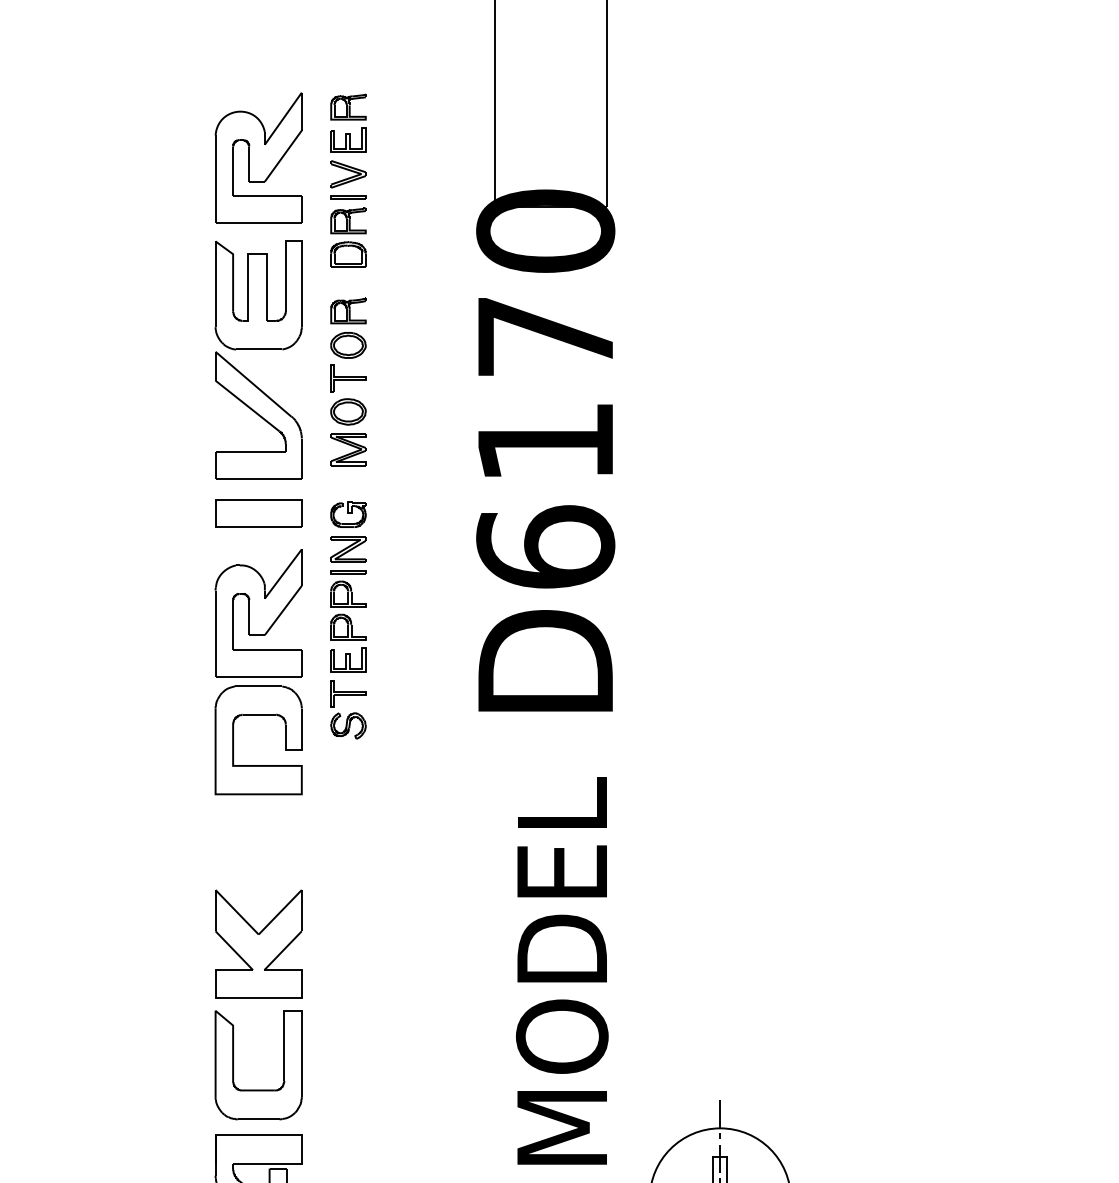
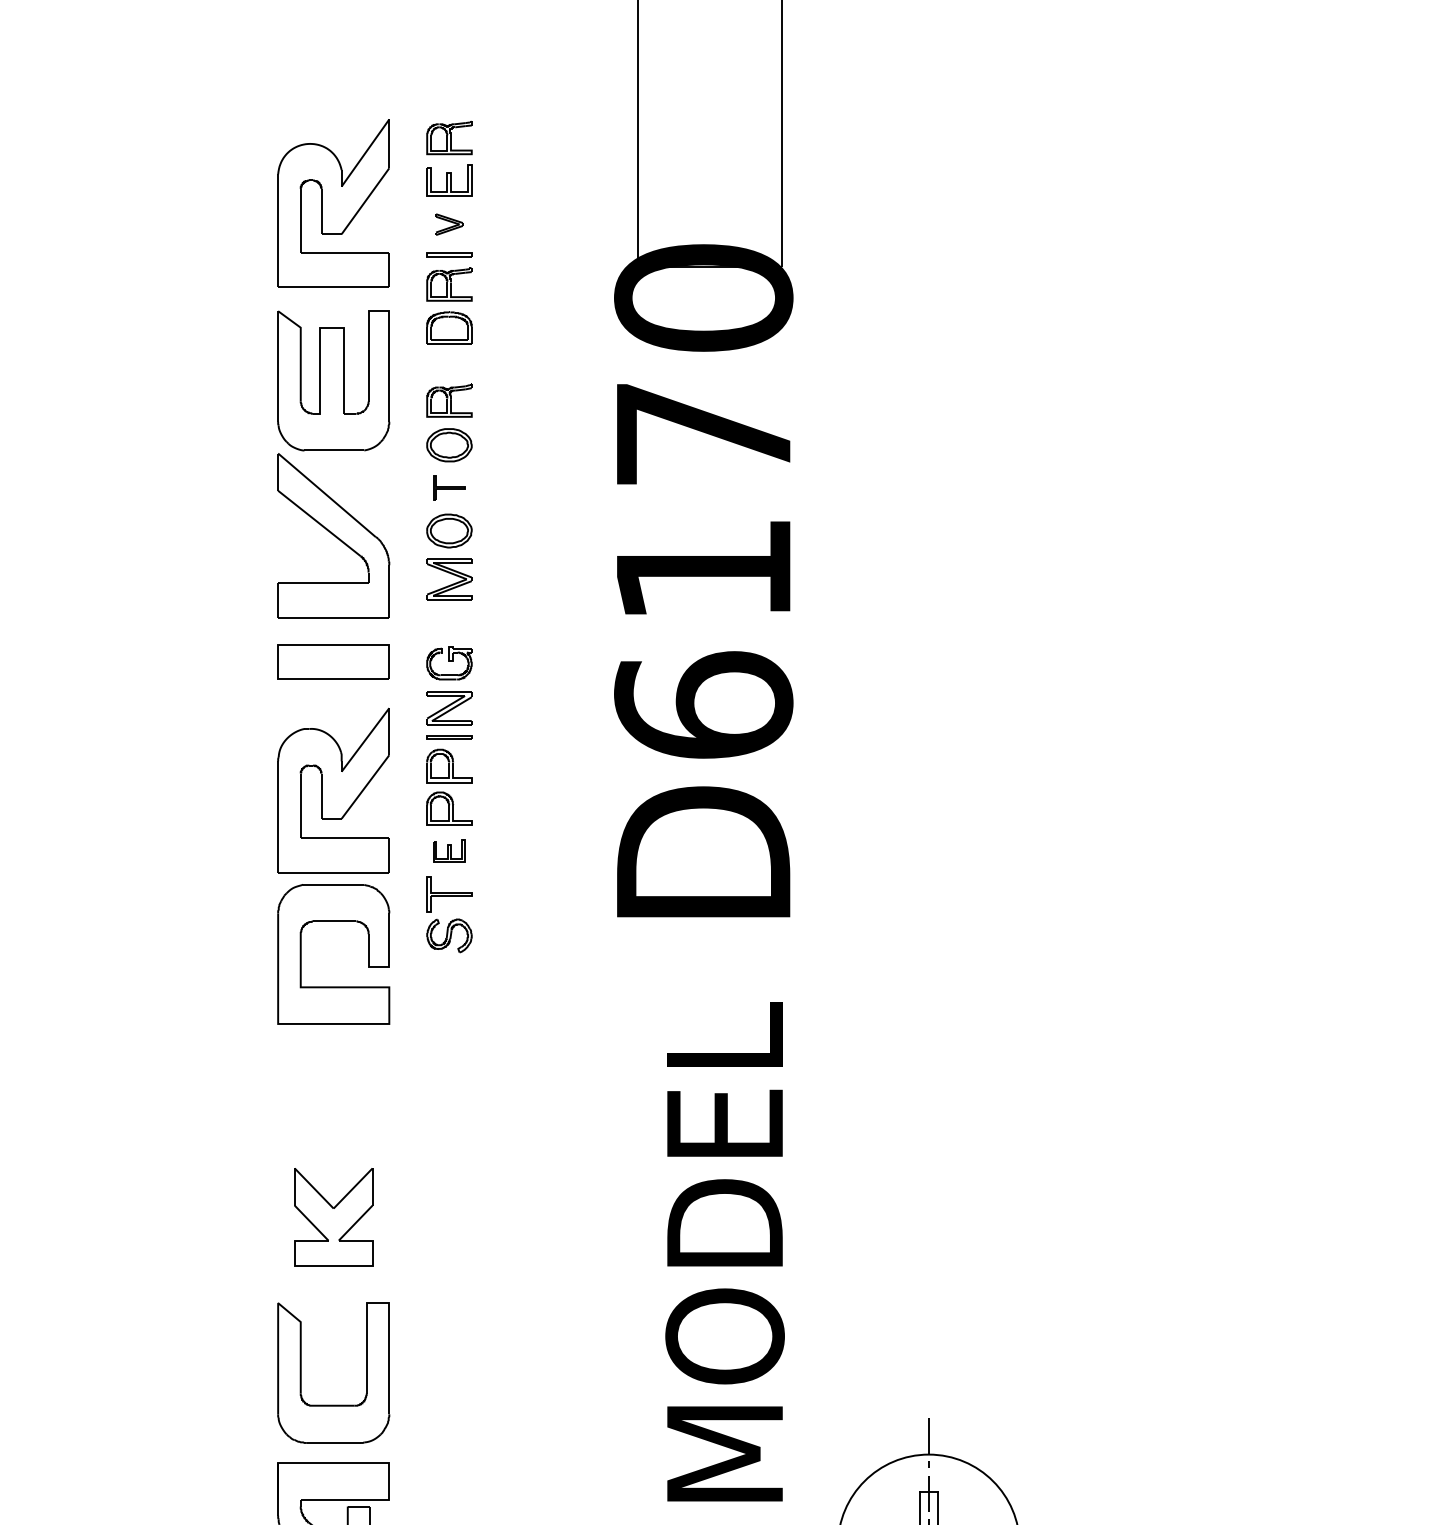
part: (348, 174) -> (449, 224), size x0.6
part: (348, 378) -> (449, 487), size x0.7
part: (348, 659) -> (449, 850), size x0.7
part: (258, 944) -> (333, 1217), size x0.7

